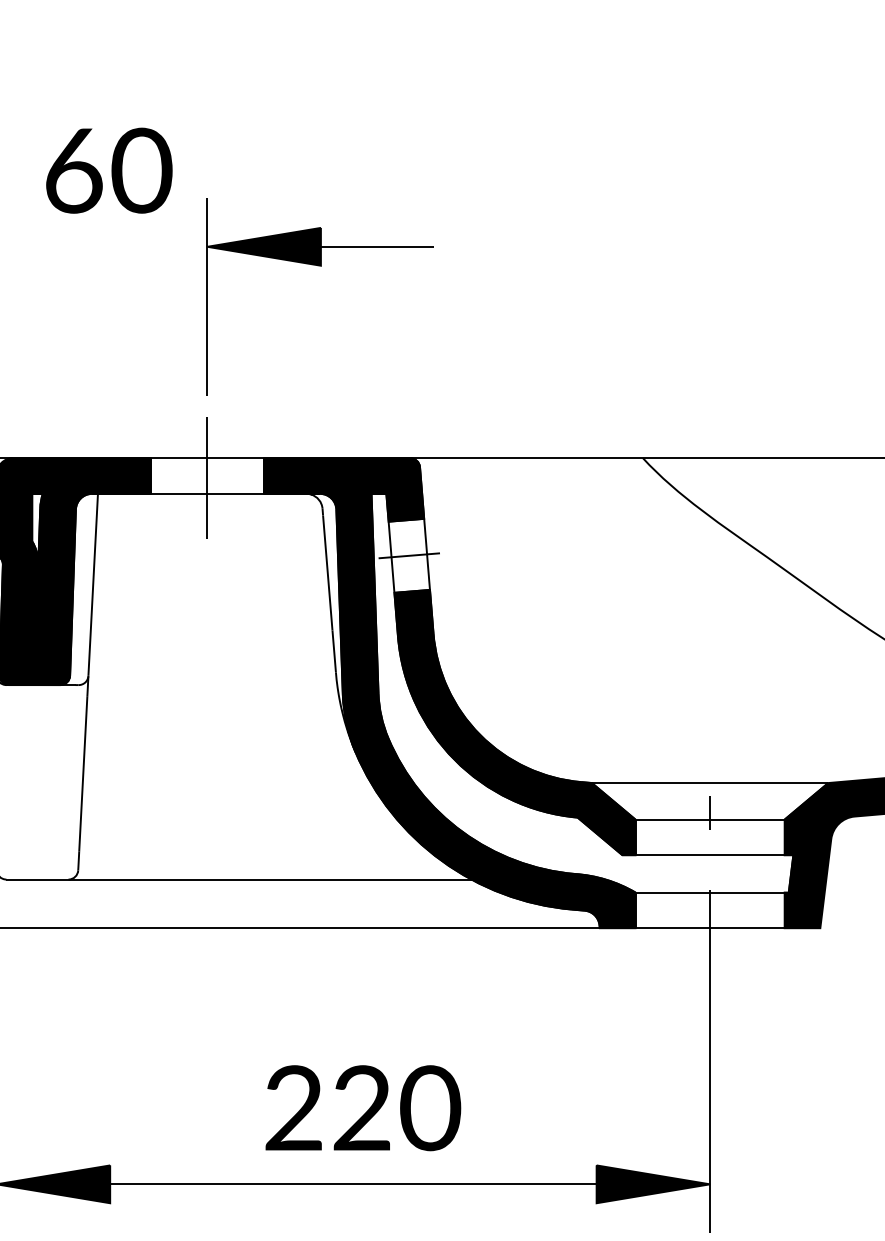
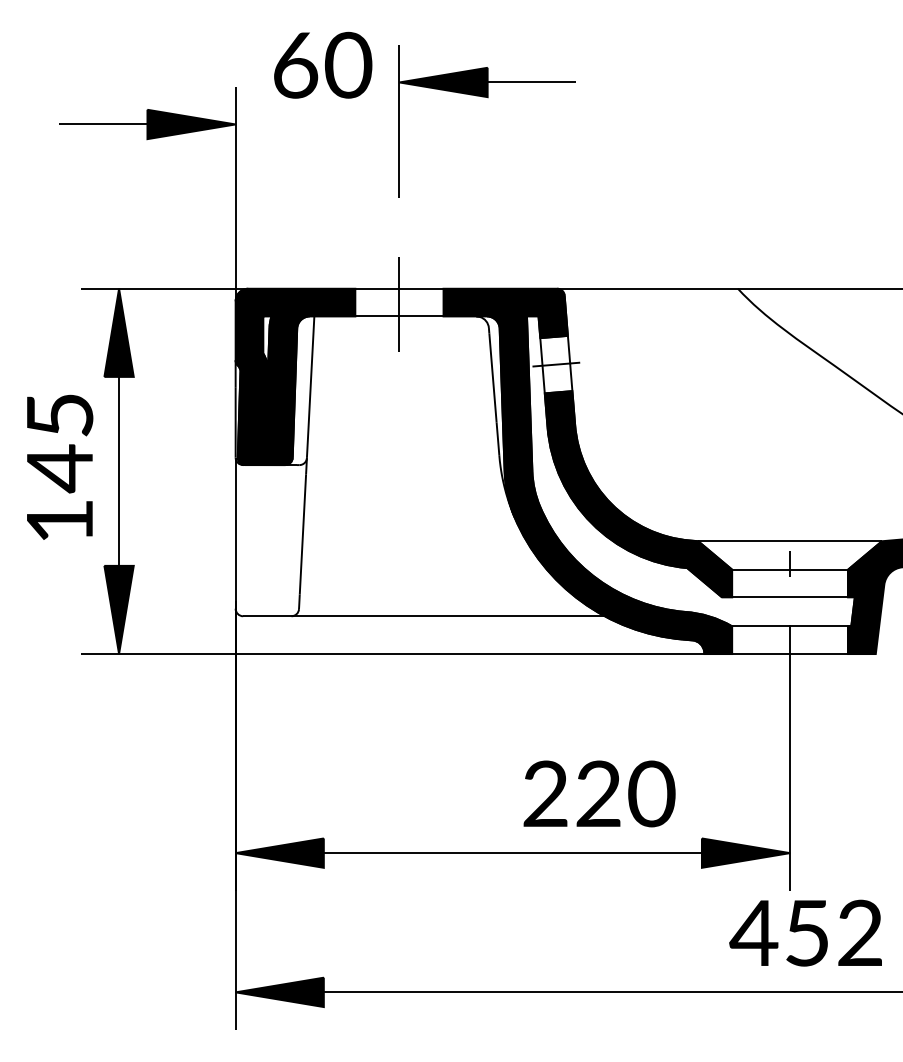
part: (322, 267) -> (488, 98), moved
text: (363, 1107) -> (599, 793), moved

